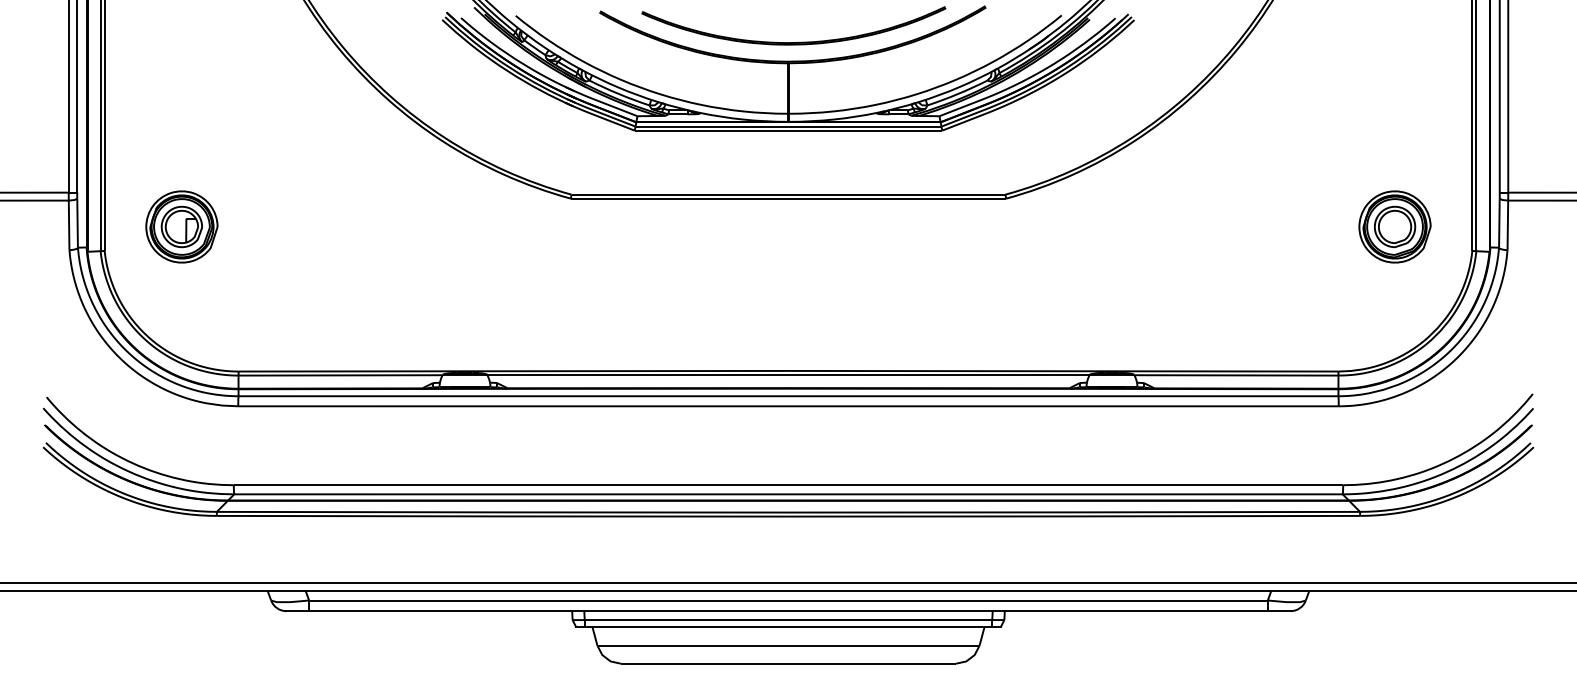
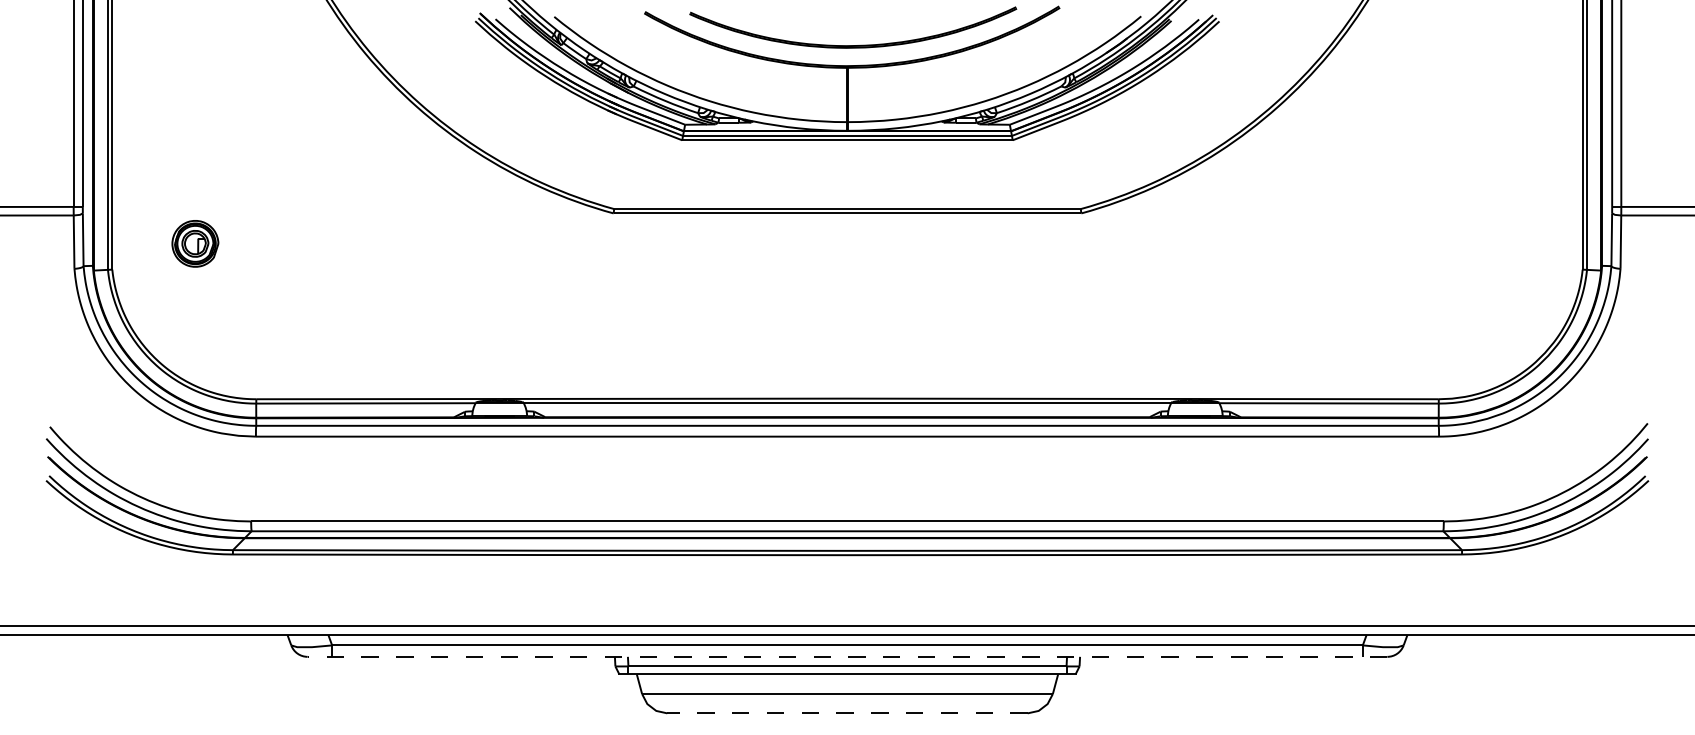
part: (181, 226) -> (194, 243), size x0.6
part: (1394, 226) -> (1499, 243), removed
line: (788, 611) -> (847, 657), solid -> dashed
line: (788, 663) -> (847, 713), solid -> dashed

